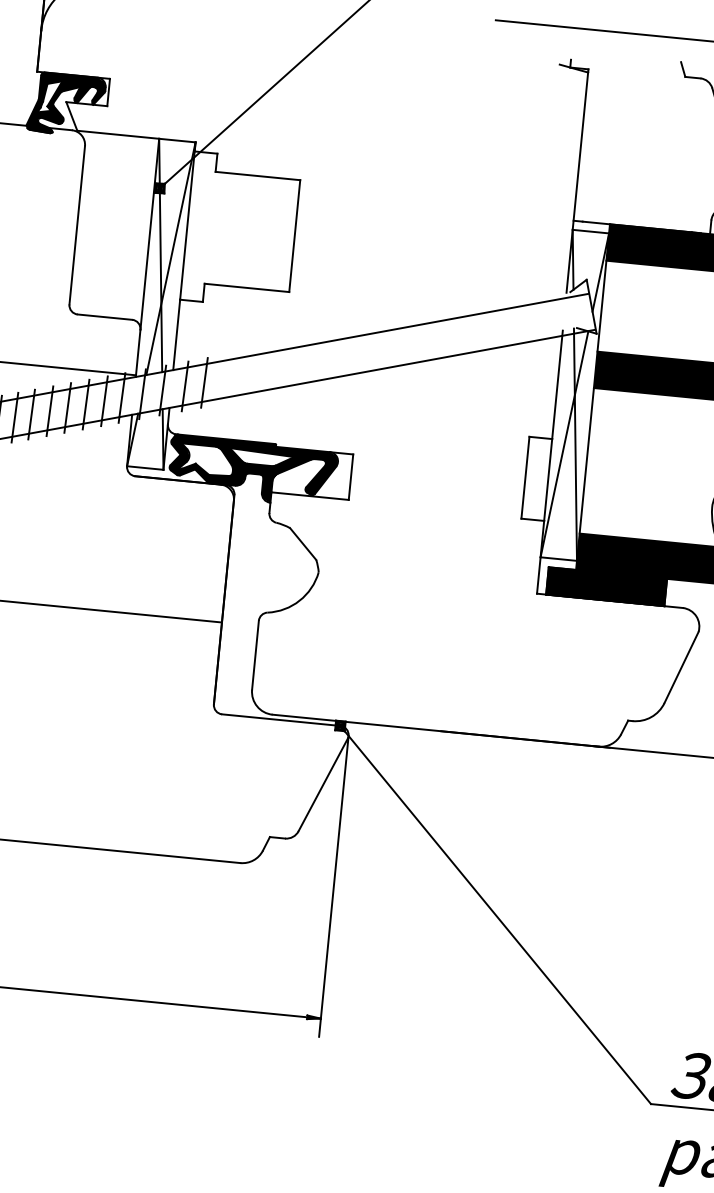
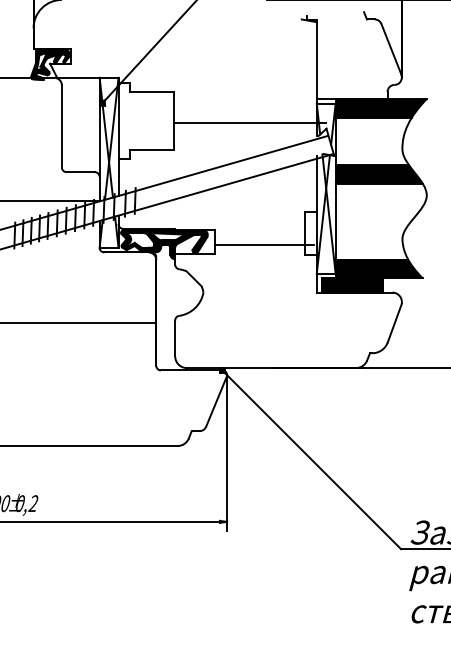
line: (441, 253) -> (250, 122), added
line: (445, 493) -> (264, 245), added

